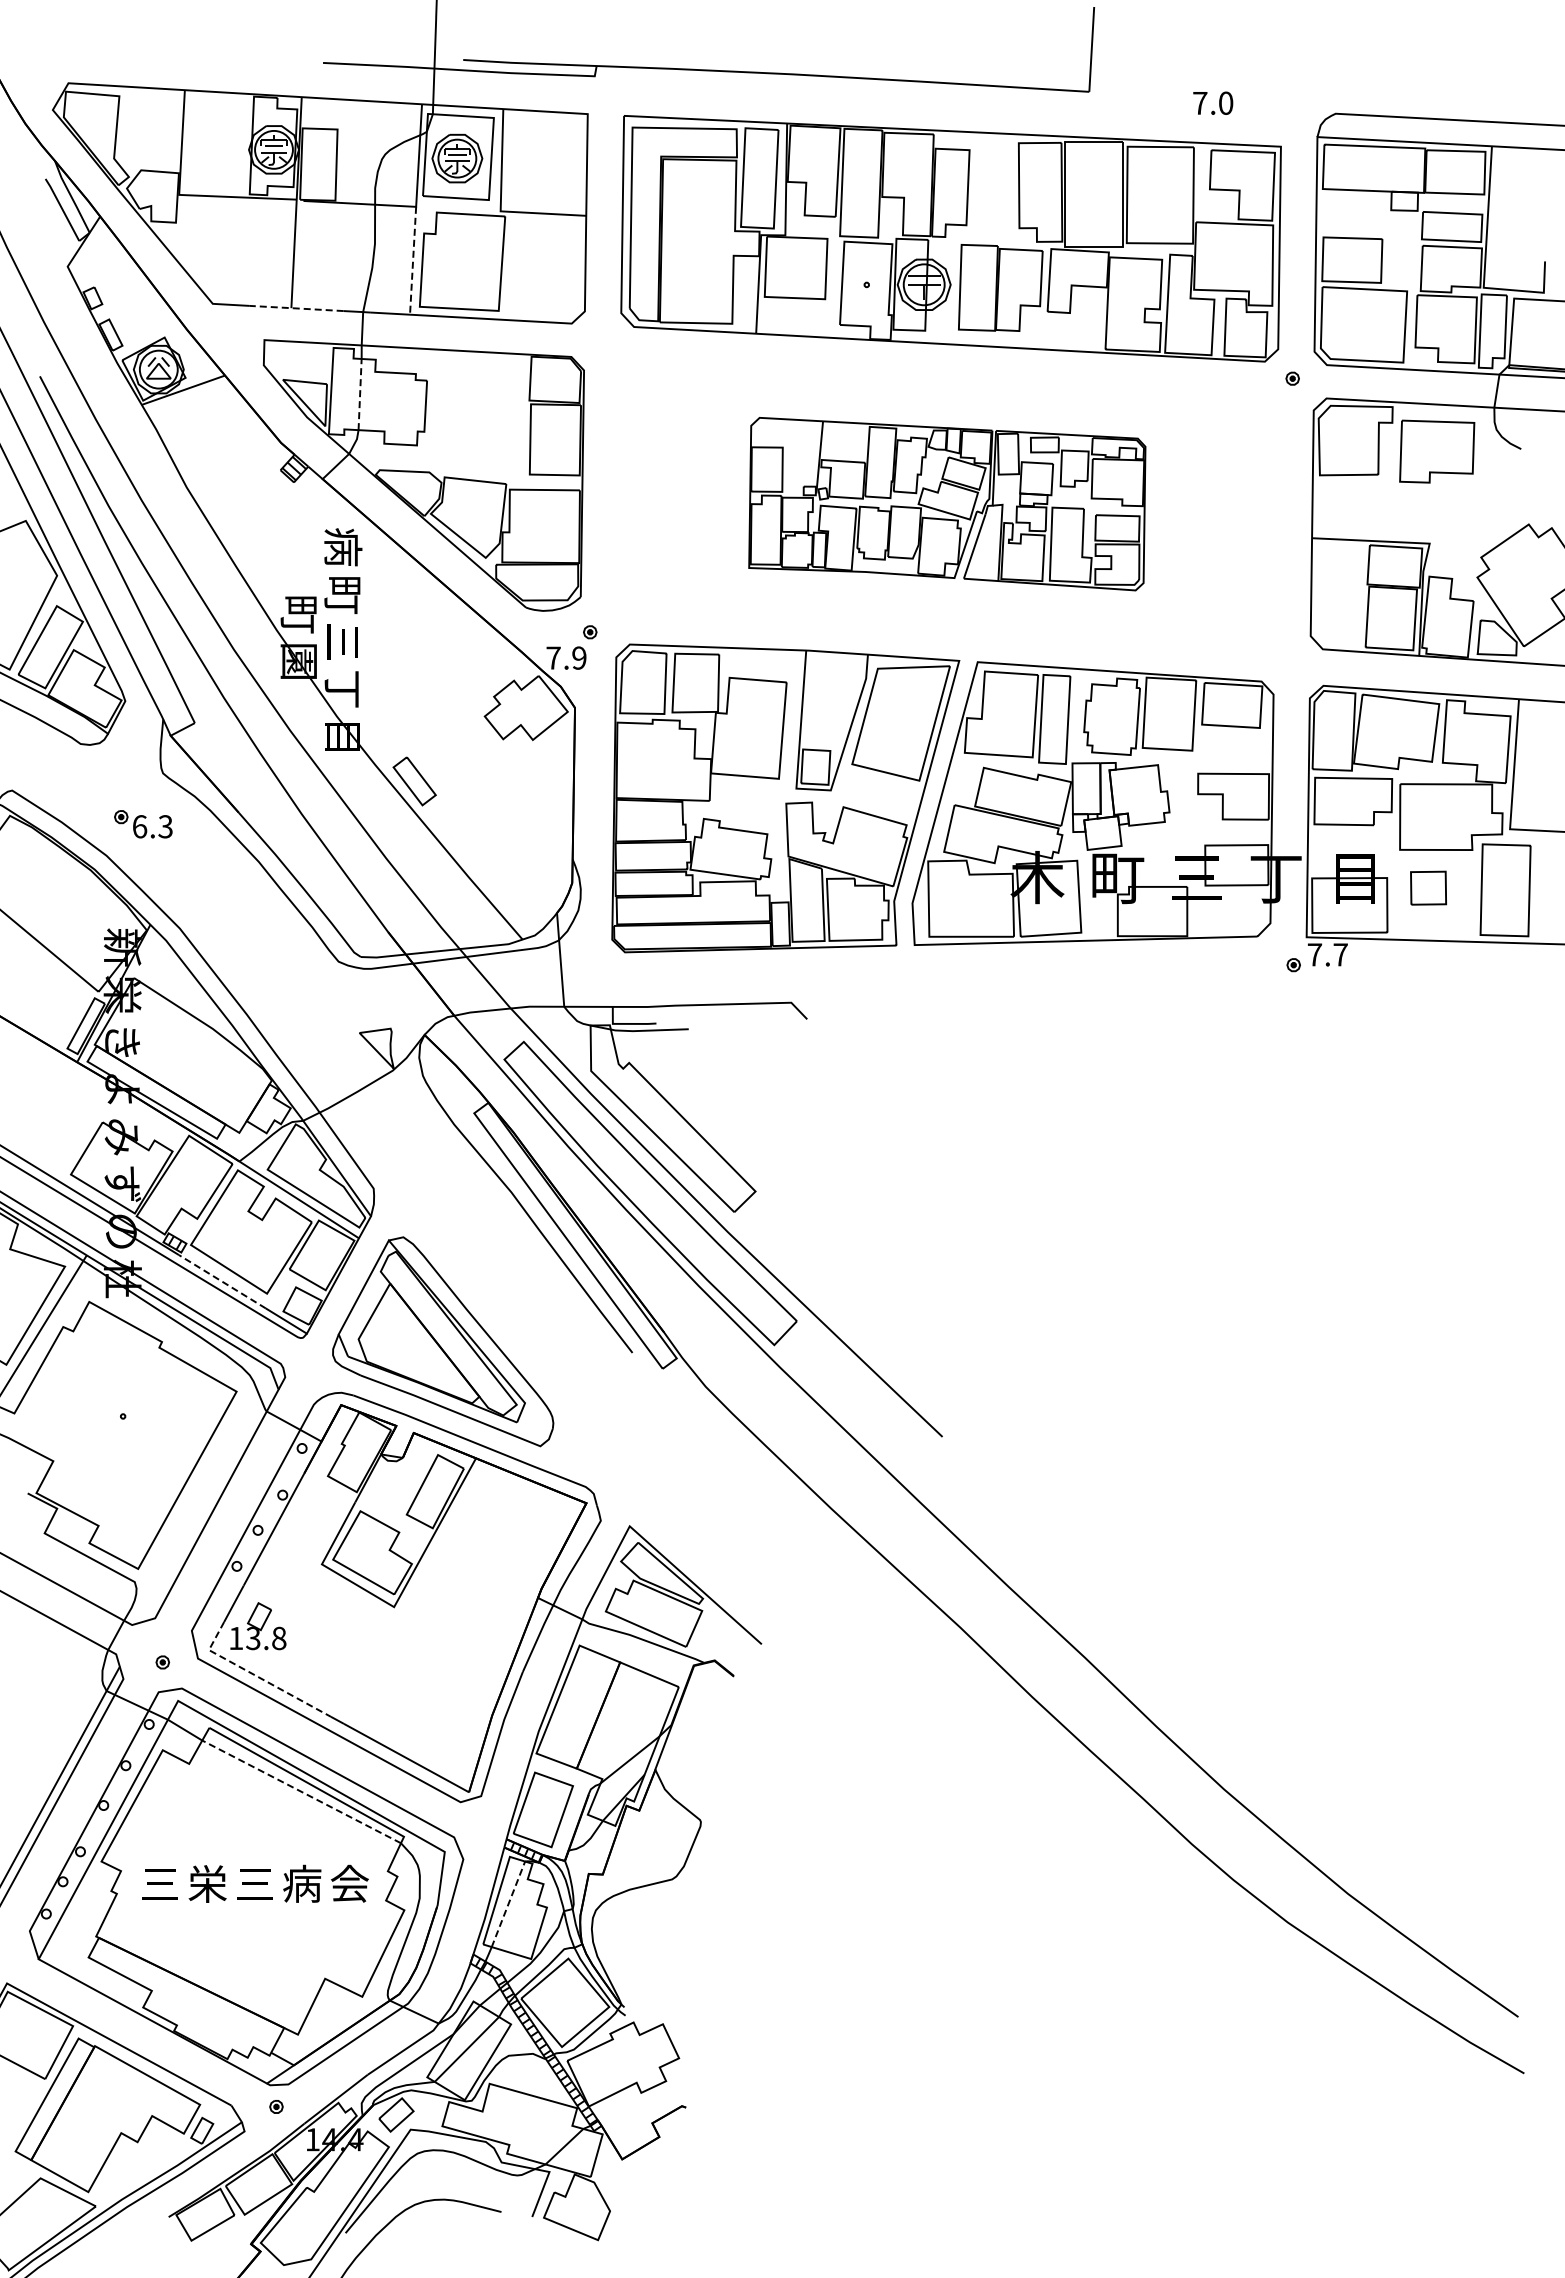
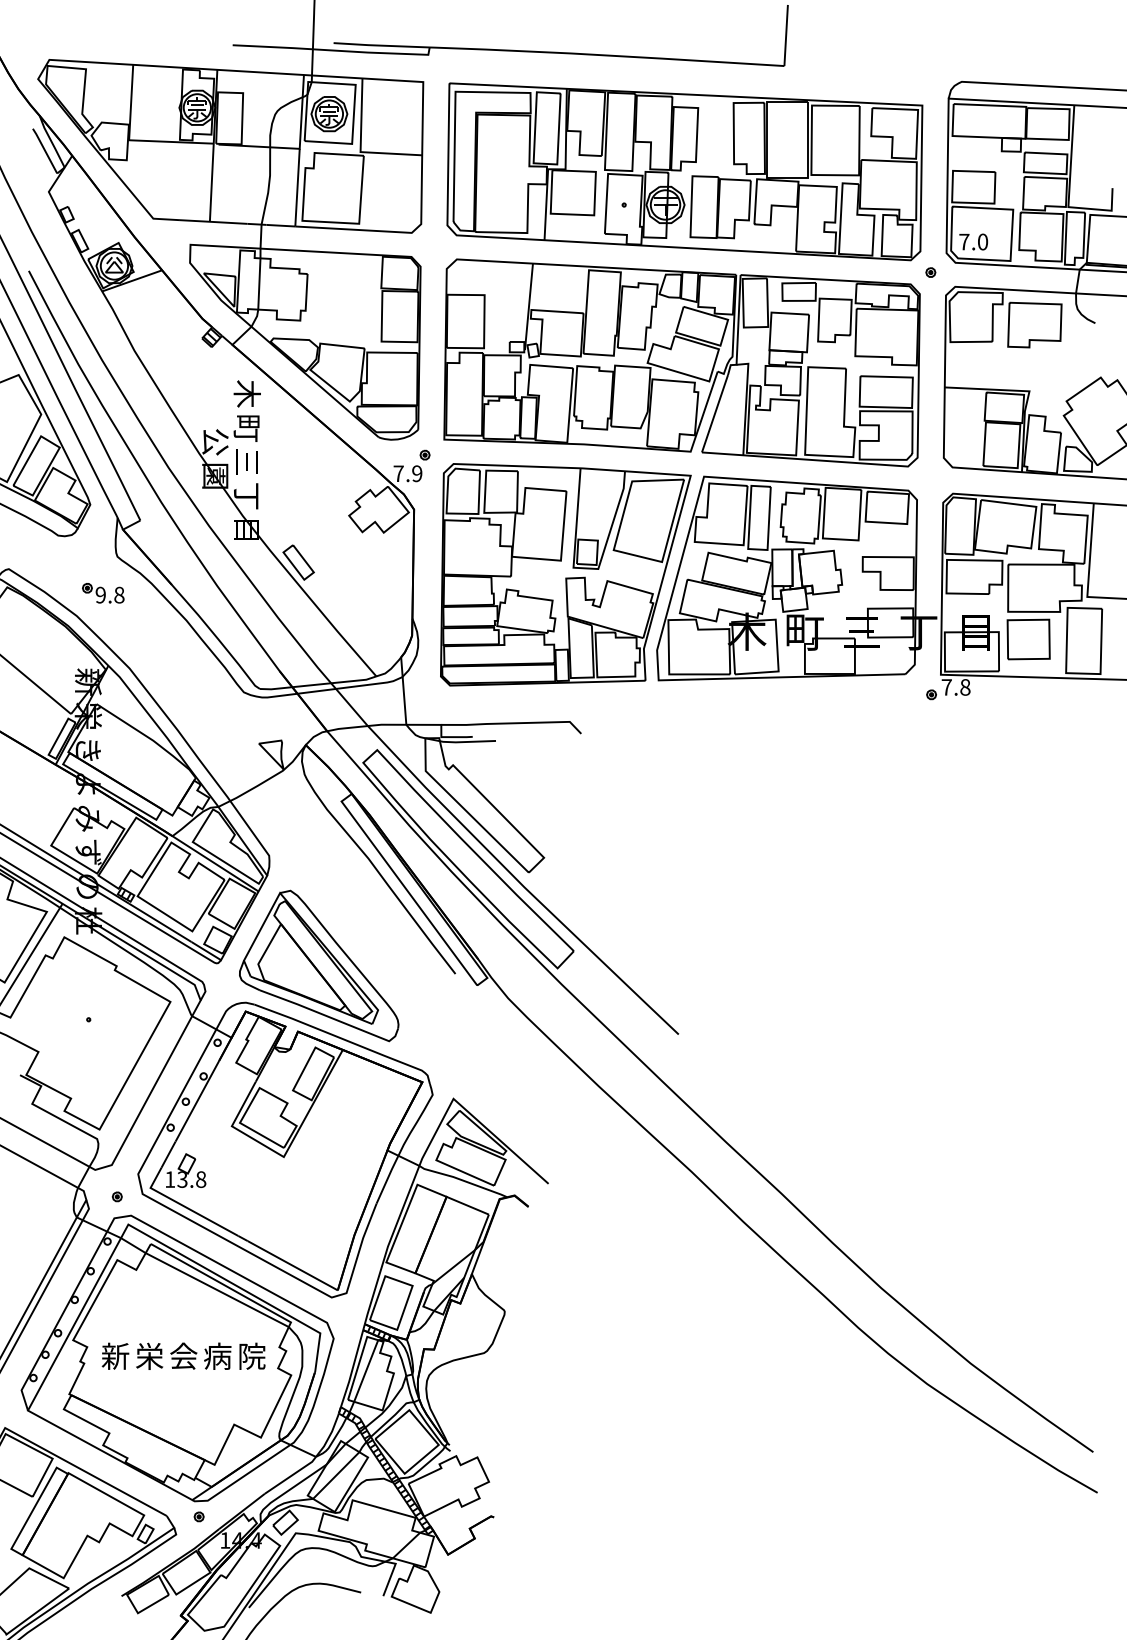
text: (1213, 102) -> (973, 241), moved
line: (413, 261) -> (297, 188), dashed -> solid
line: (296, 308) -> (213, 222), dashed -> solid
line: (360, 394) -> (259, 283), dashed -> solid
part: (947, 503) -> (682, 362), size x1.67
text: (343, 547) -> (247, 394), 病 -> 木
text: (298, 614) -> (215, 442), 町 -> 公
text: (152, 826) -> (109, 595), 6.3 -> 9.8
part: (1428, 887) -> (1028, 638), size x1.67
text: (1340, 954) -> (965, 687), 7.7 -> 7.8
line: (222, 1281) -> (160, 922), dashed -> solid
line: (255, 1675) -> (184, 1206), dashed -> solid
line: (301, 1791) -> (217, 1289), dashed -> solid
text: (160, 1883) -> (115, 1356), 三 -> 新
text: (255, 1883) -> (184, 1356), 三 -> 会
text: (349, 1883) -> (251, 1356), 会 -> 院
line: (508, 1905) -> (366, 1371), dashed -> solid

